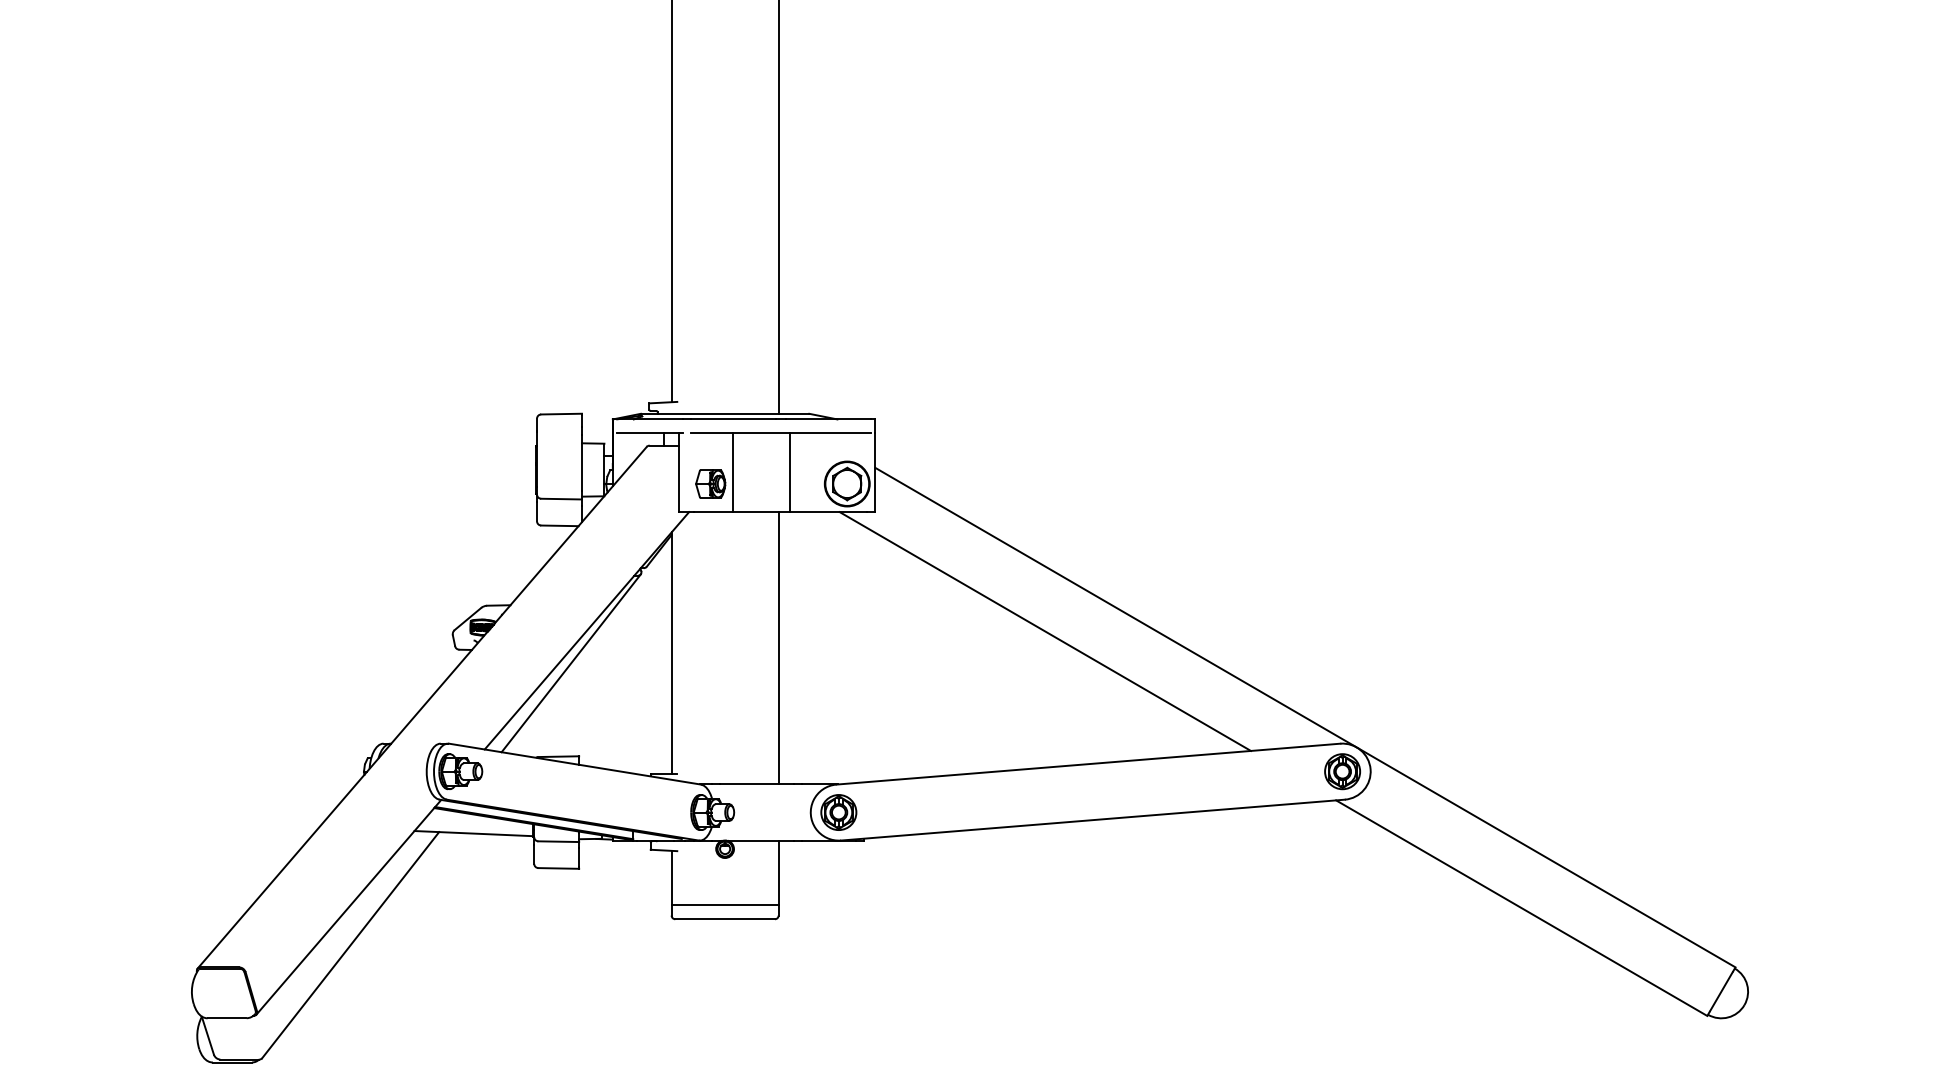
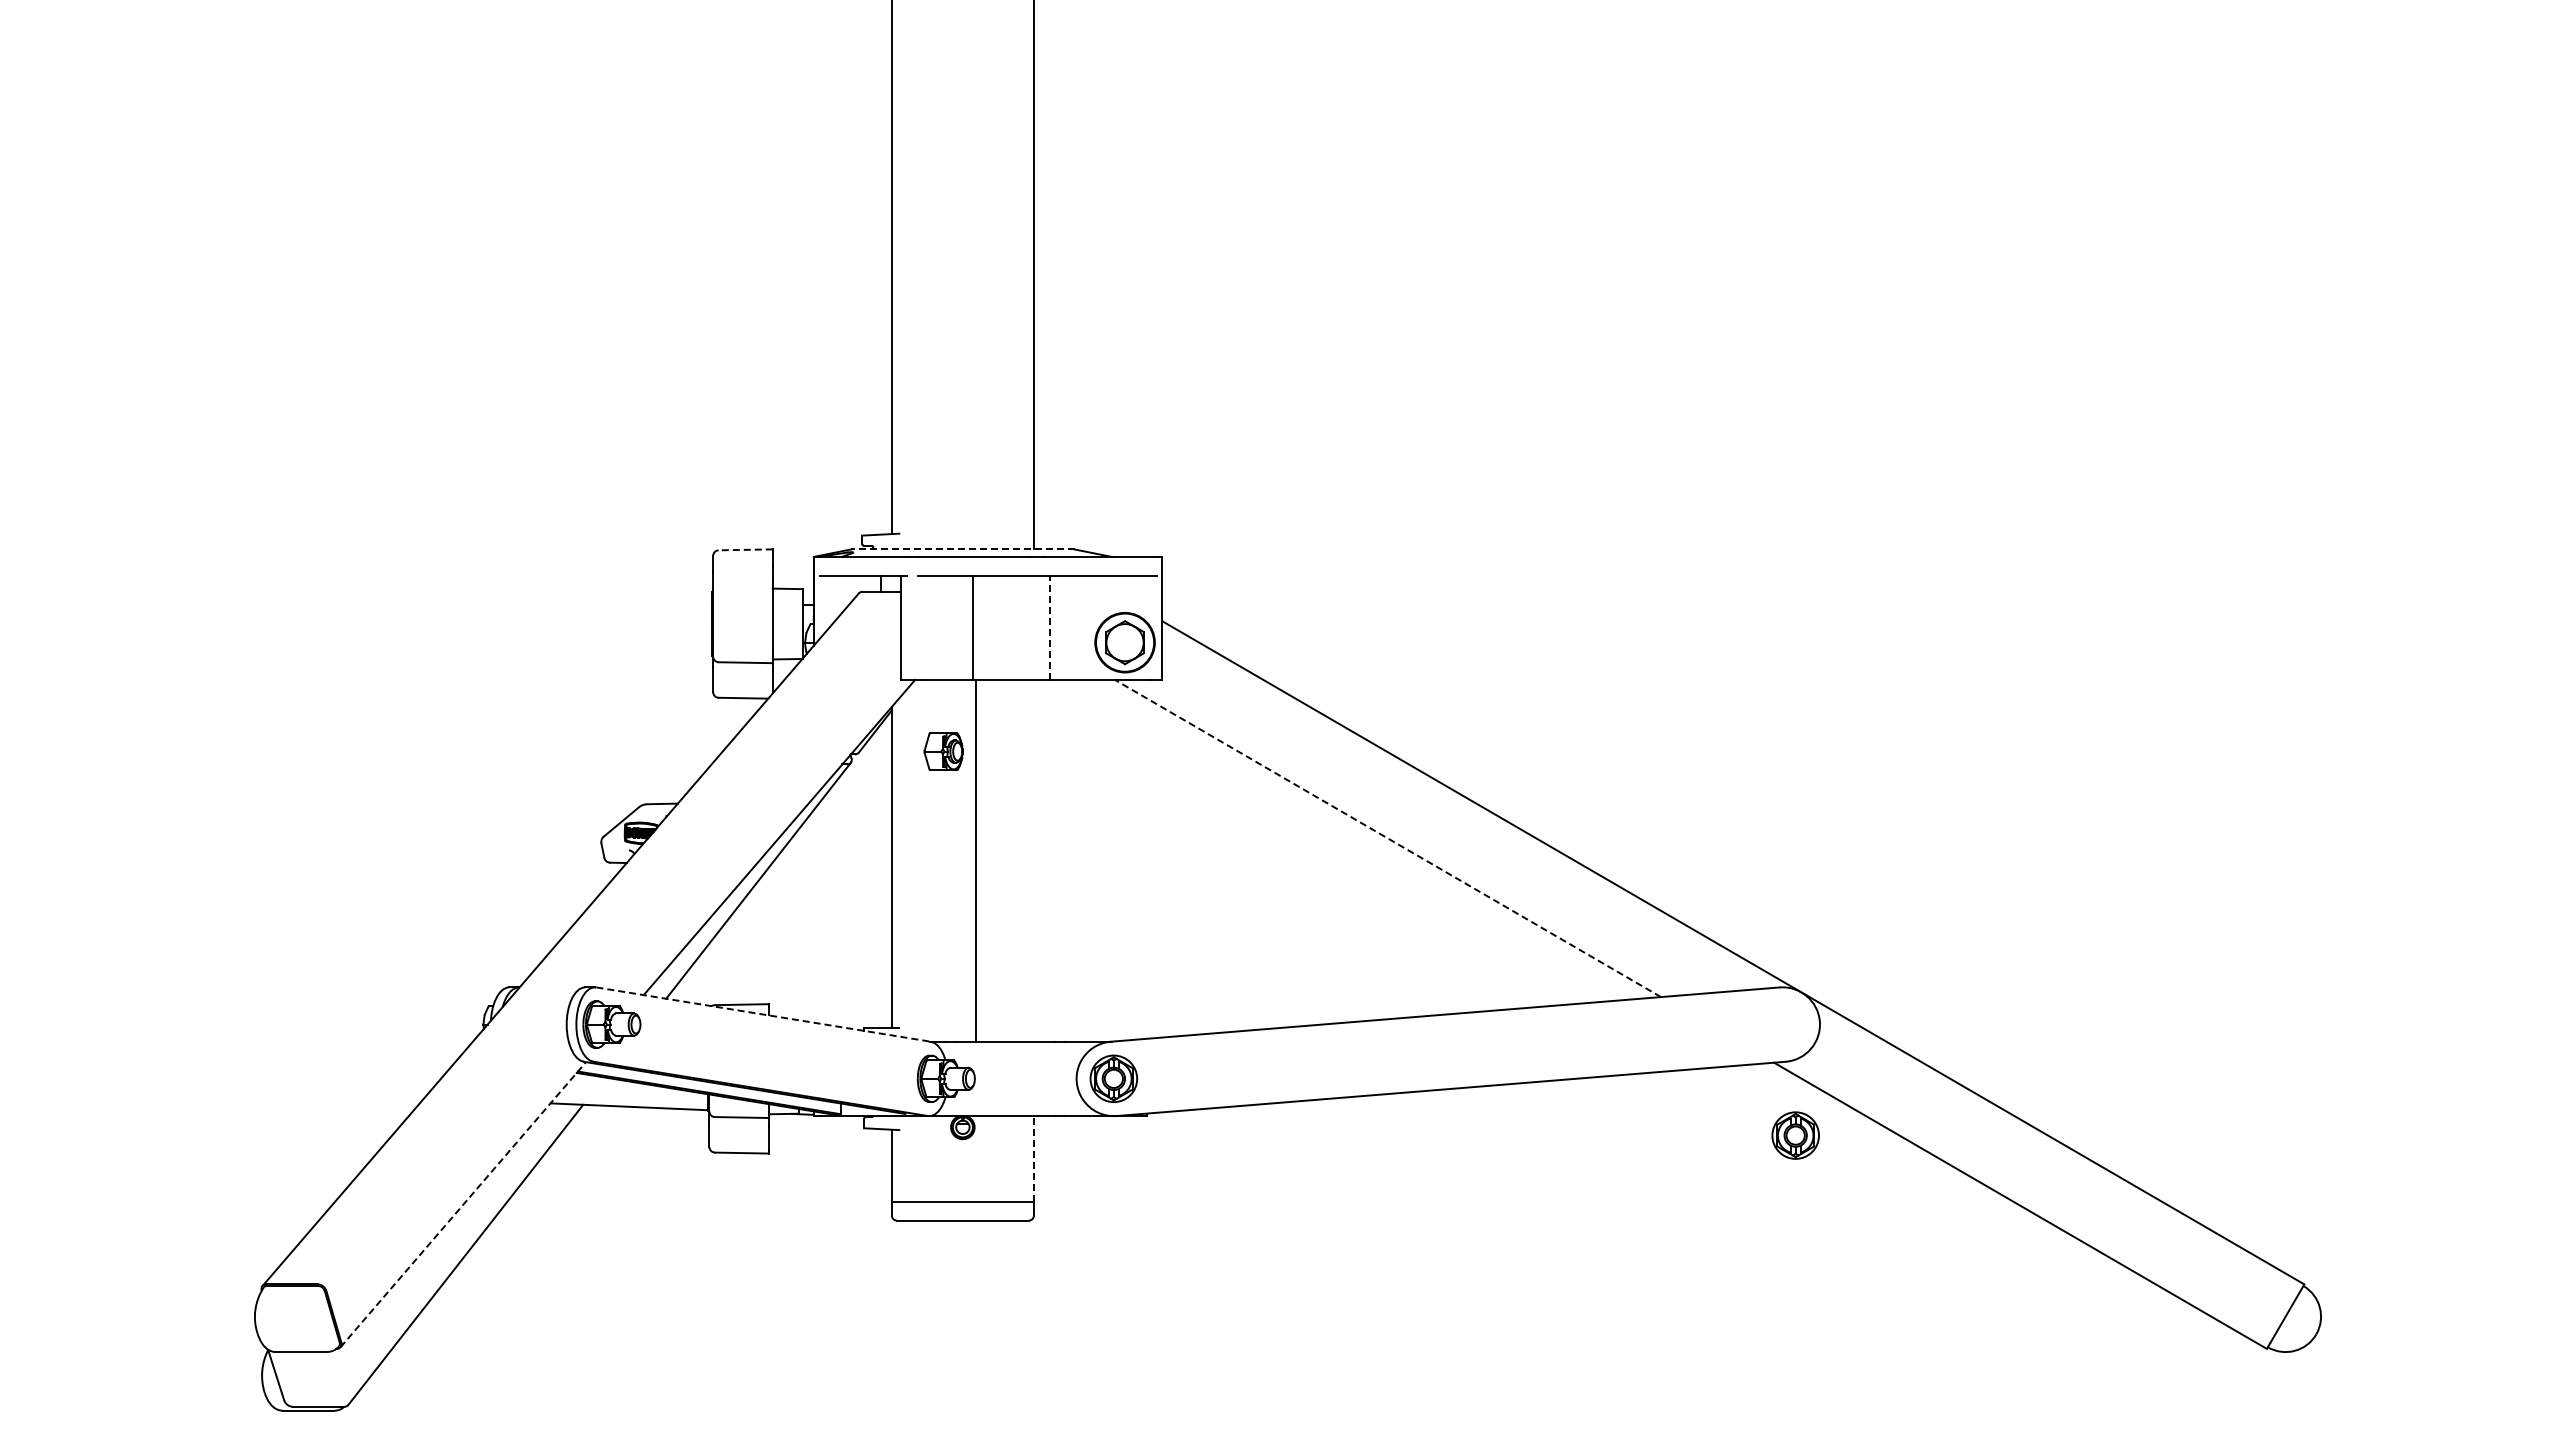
line: (561, 413) -> (745, 549), solid -> dashed
line: (724, 413) -> (962, 549), solid -> dashed
line: (790, 472) -> (1049, 627), solid -> dashed
part: (710, 483) -> (943, 751), moved
line: (1045, 631) -> (1388, 838), solid -> dashed
line: (778, 648) -> (975, 860), moved
line: (575, 764) -> (764, 1014), solid -> dashed
part: (1342, 771) -> (1795, 1135), moved
line: (778, 873) -> (1033, 1159), solid -> dashed
line: (348, 907) -> (463, 1204), solid -> dashed

